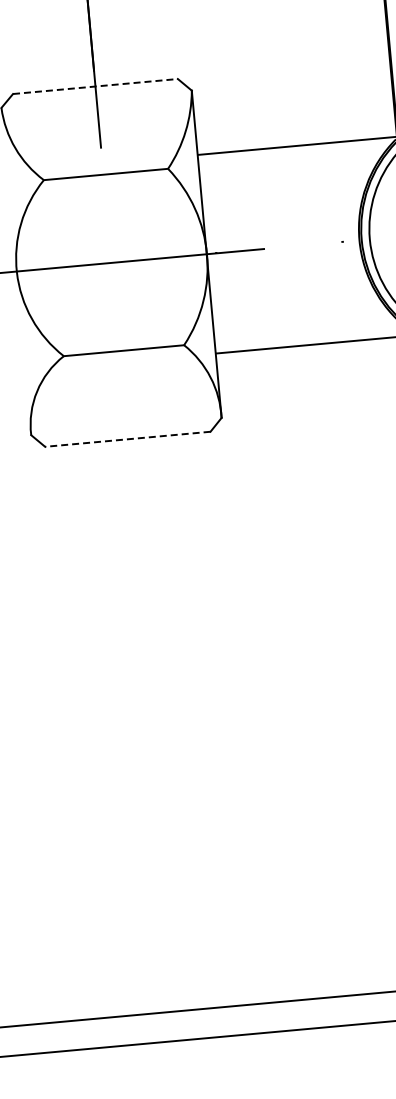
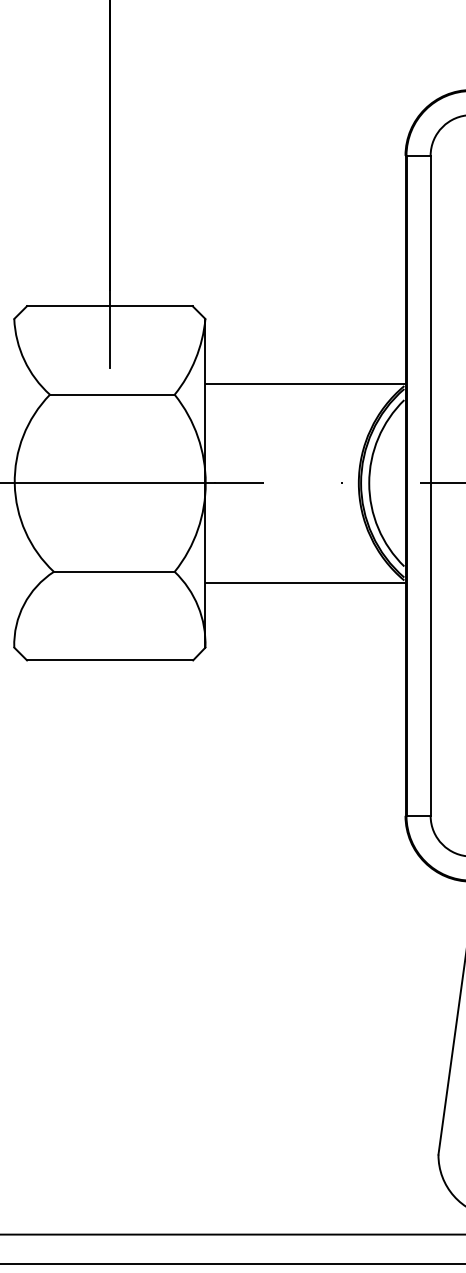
line: (95, 86) -> (109, 306), dashed -> solid
line: (127, 439) -> (109, 660), dashed -> solid

